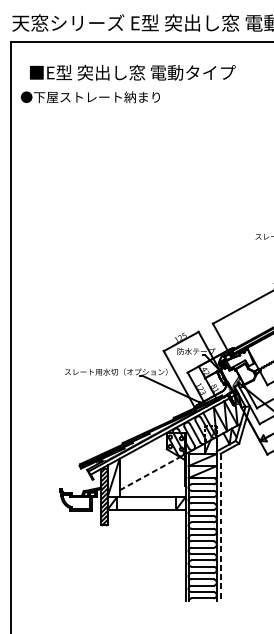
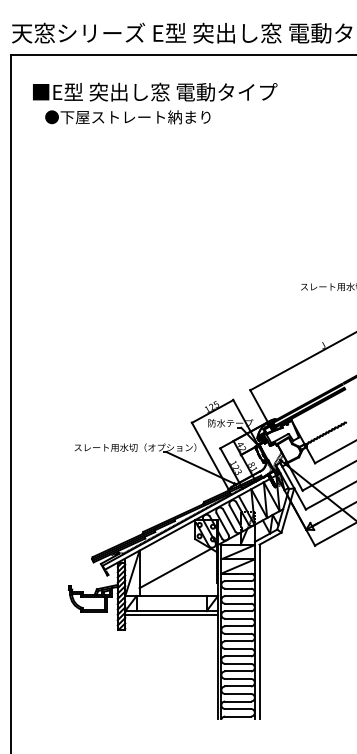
text: (90, 97) -> (127, 117), moved
line: (149, 473) -> (175, 568), dashed -> solid
line: (146, 513) -> (171, 615), added
line: (220, 527) -> (259, 632), dashed -> solid

